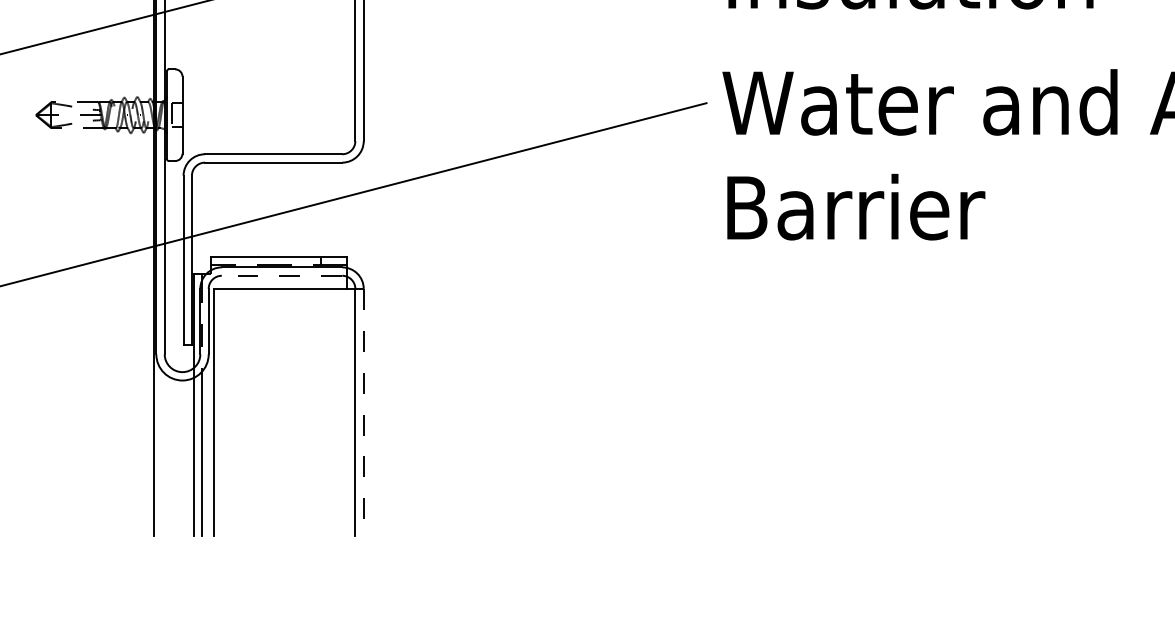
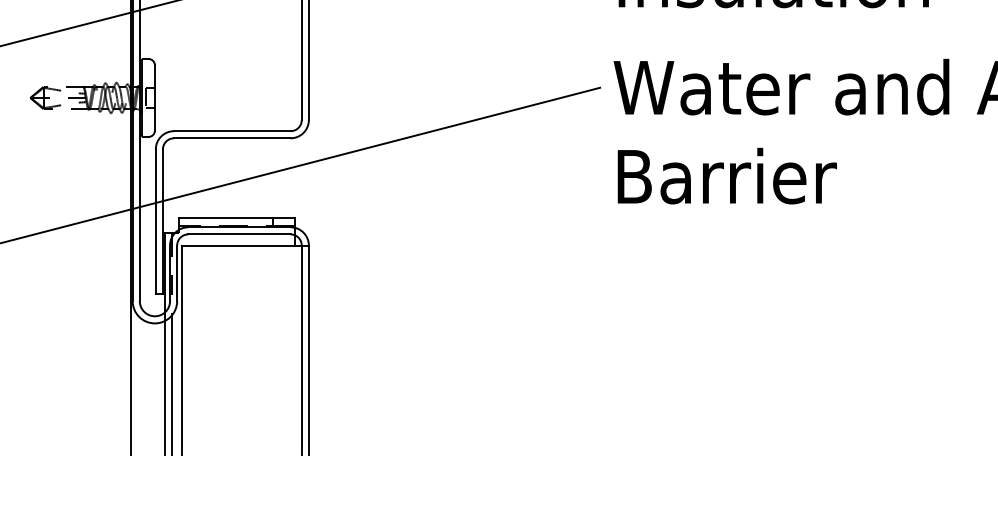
line: (280, 275) -> (238, 234), dashed -> solid
line: (363, 412) -> (308, 350), dashed -> solid

